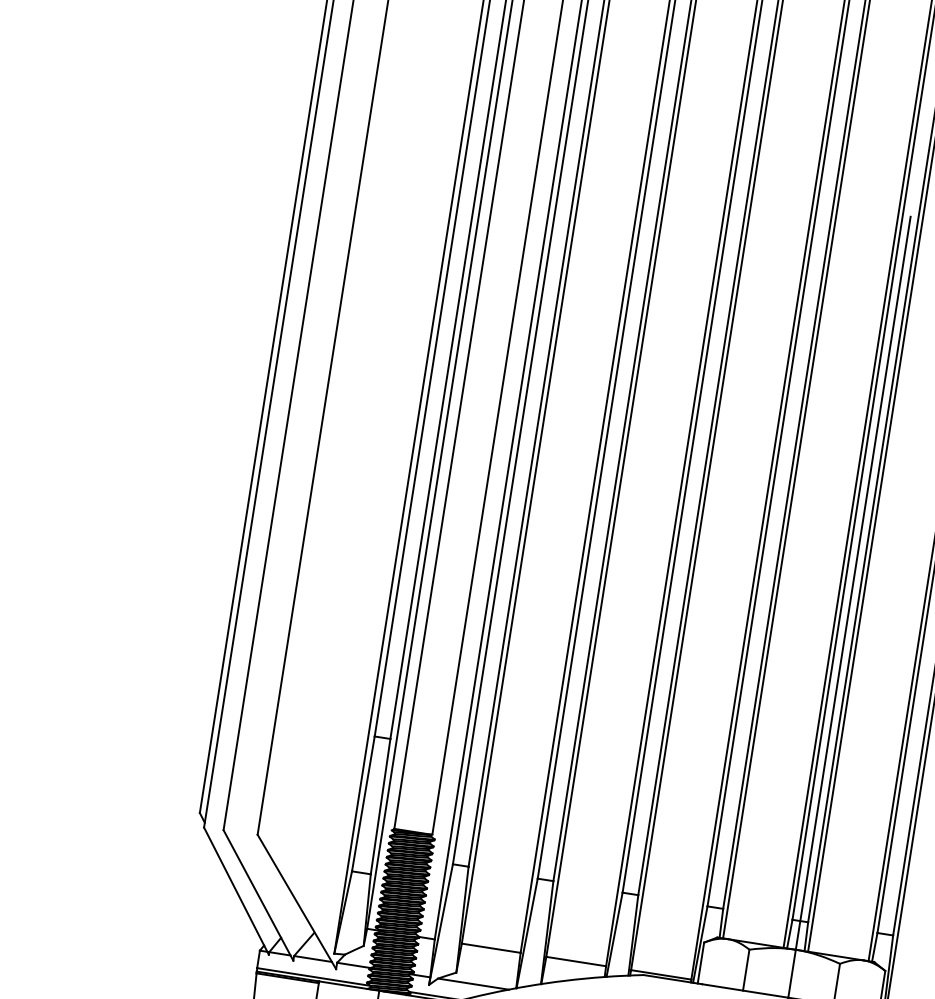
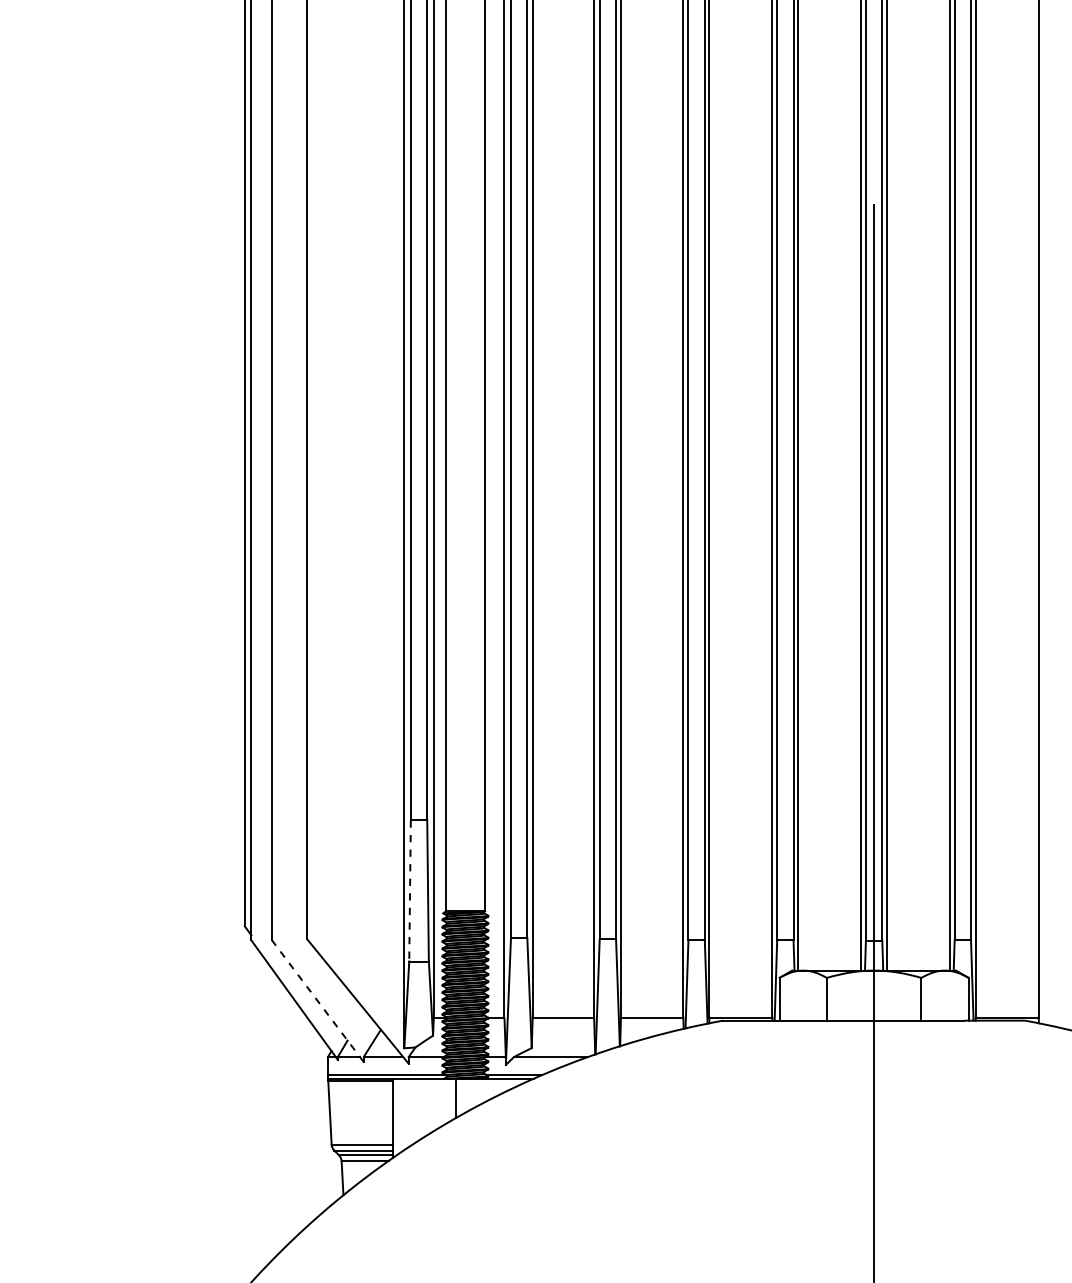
line: (363, 803) -> (410, 890), solid -> dashed
line: (258, 894) -> (317, 1000), solid -> dashed

